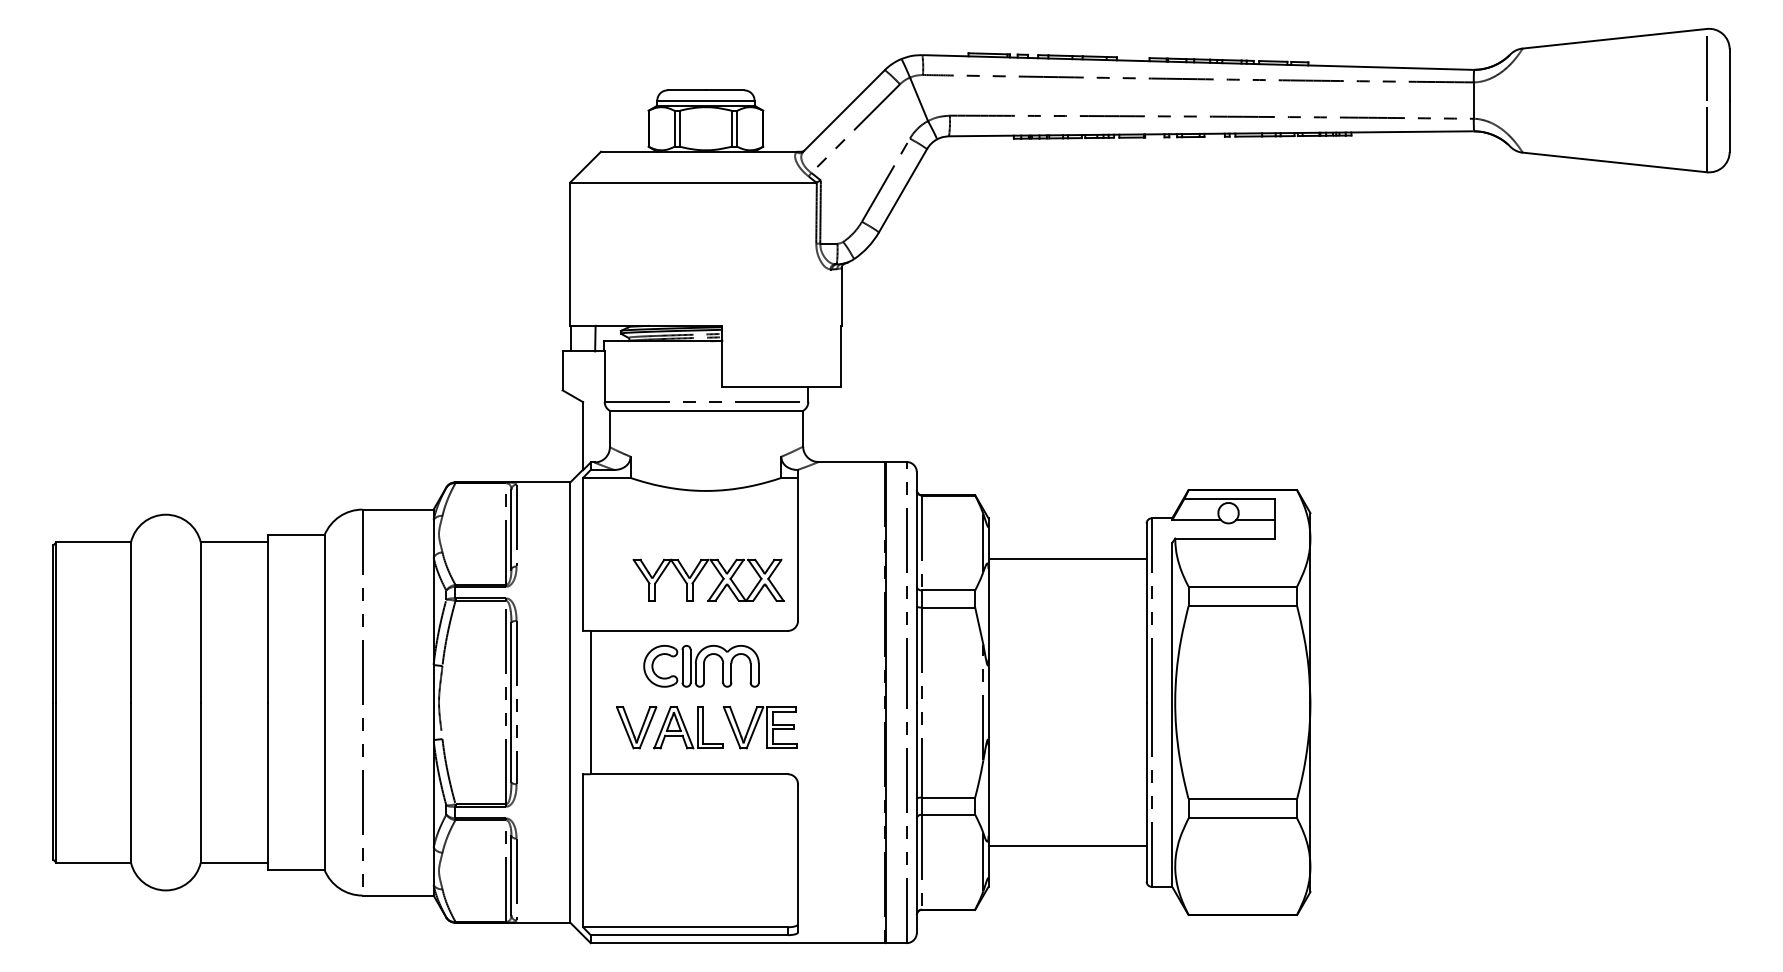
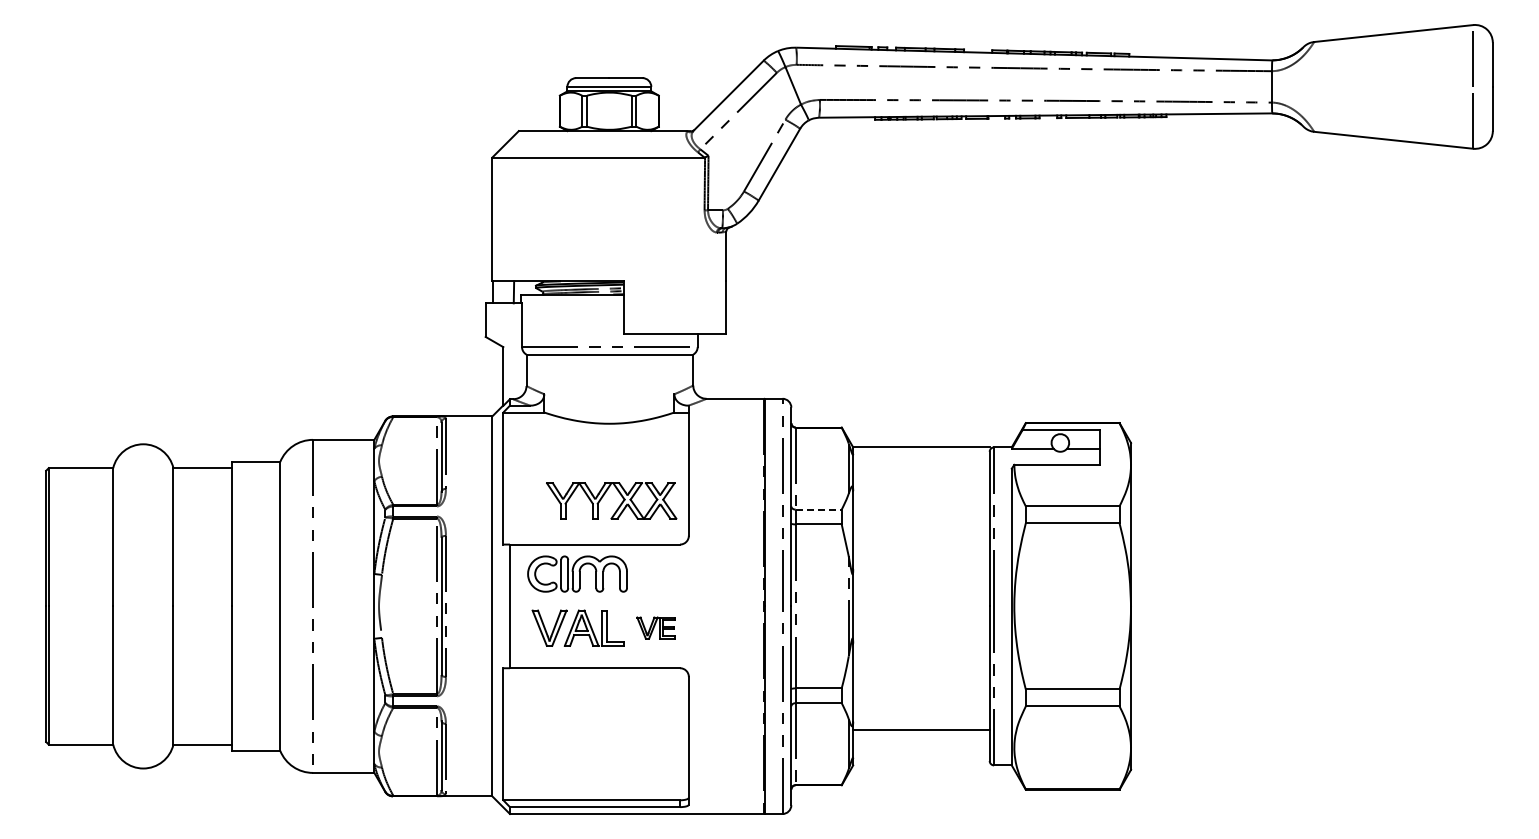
line: (1067, 559) -> (921, 446), moved
line: (948, 590) -> (818, 509), solid -> dashed
part: (701, 665) -> (577, 573), moved
part: (759, 727) -> (655, 627), size x0.6

